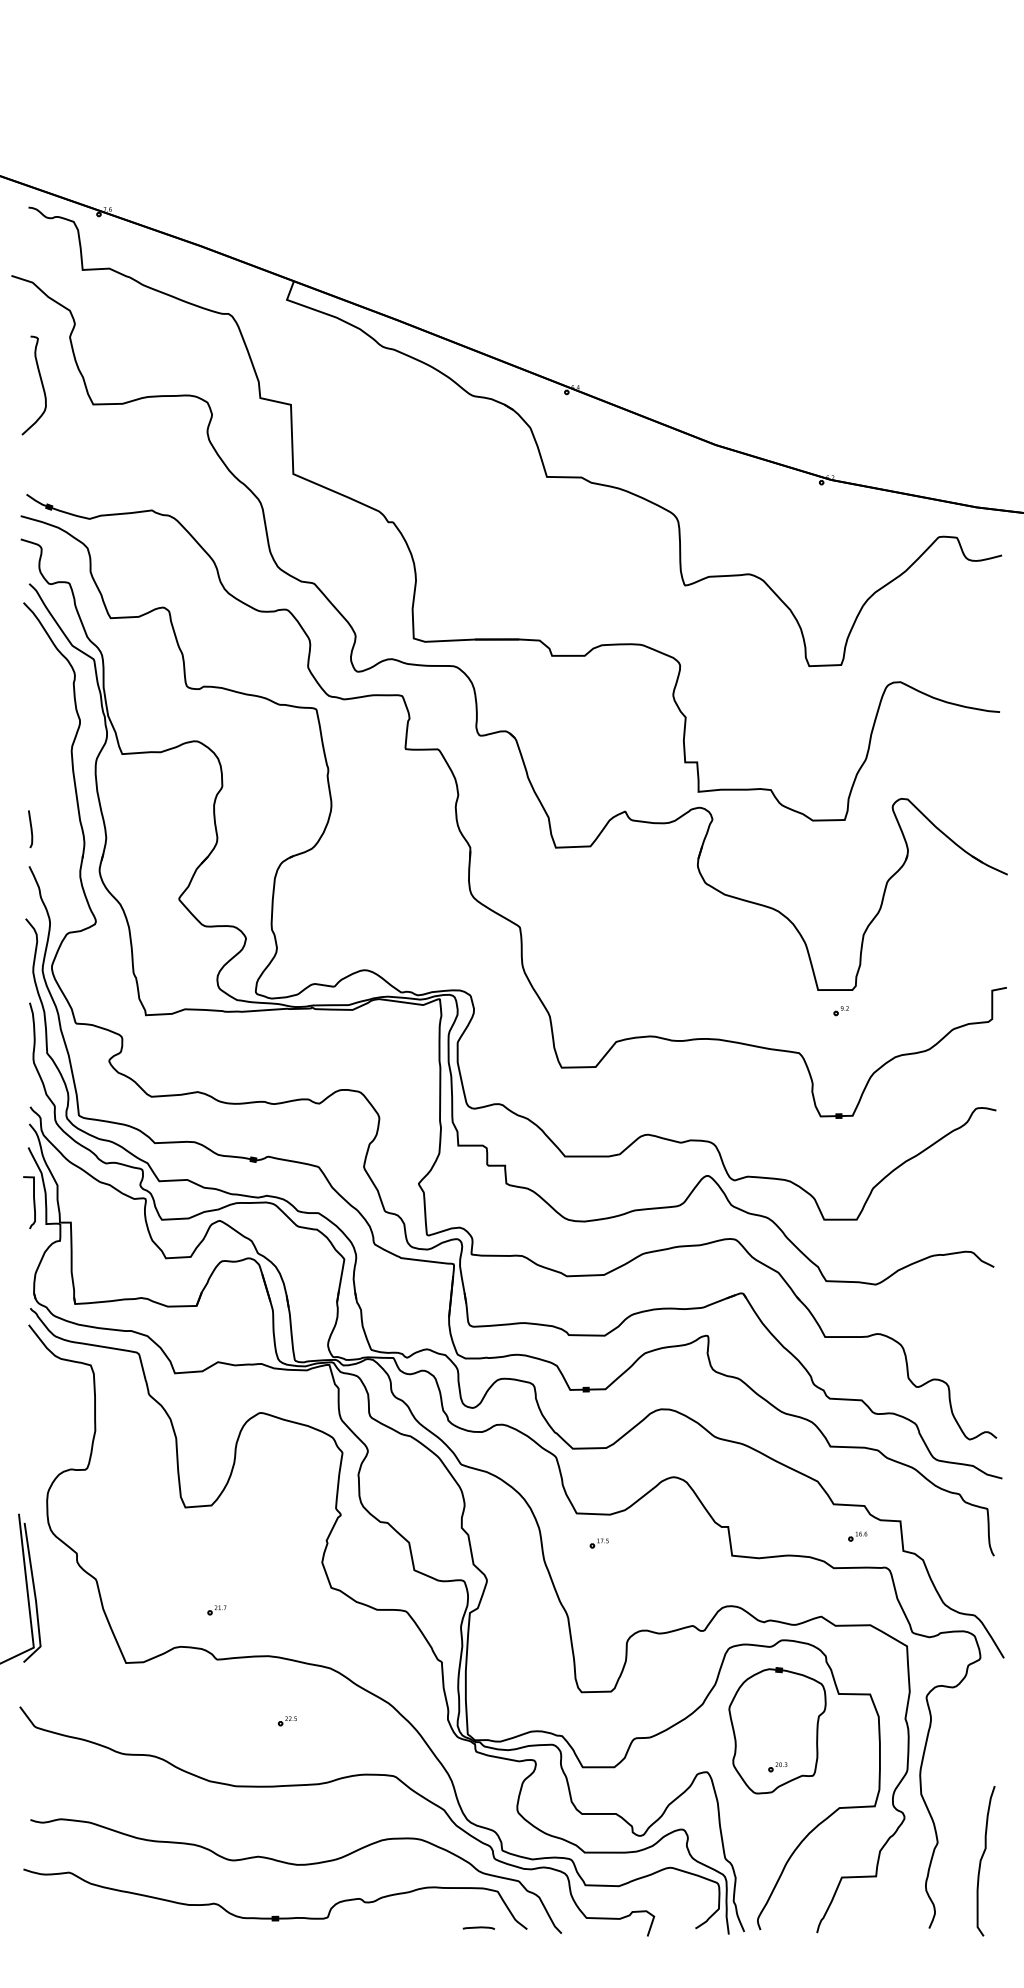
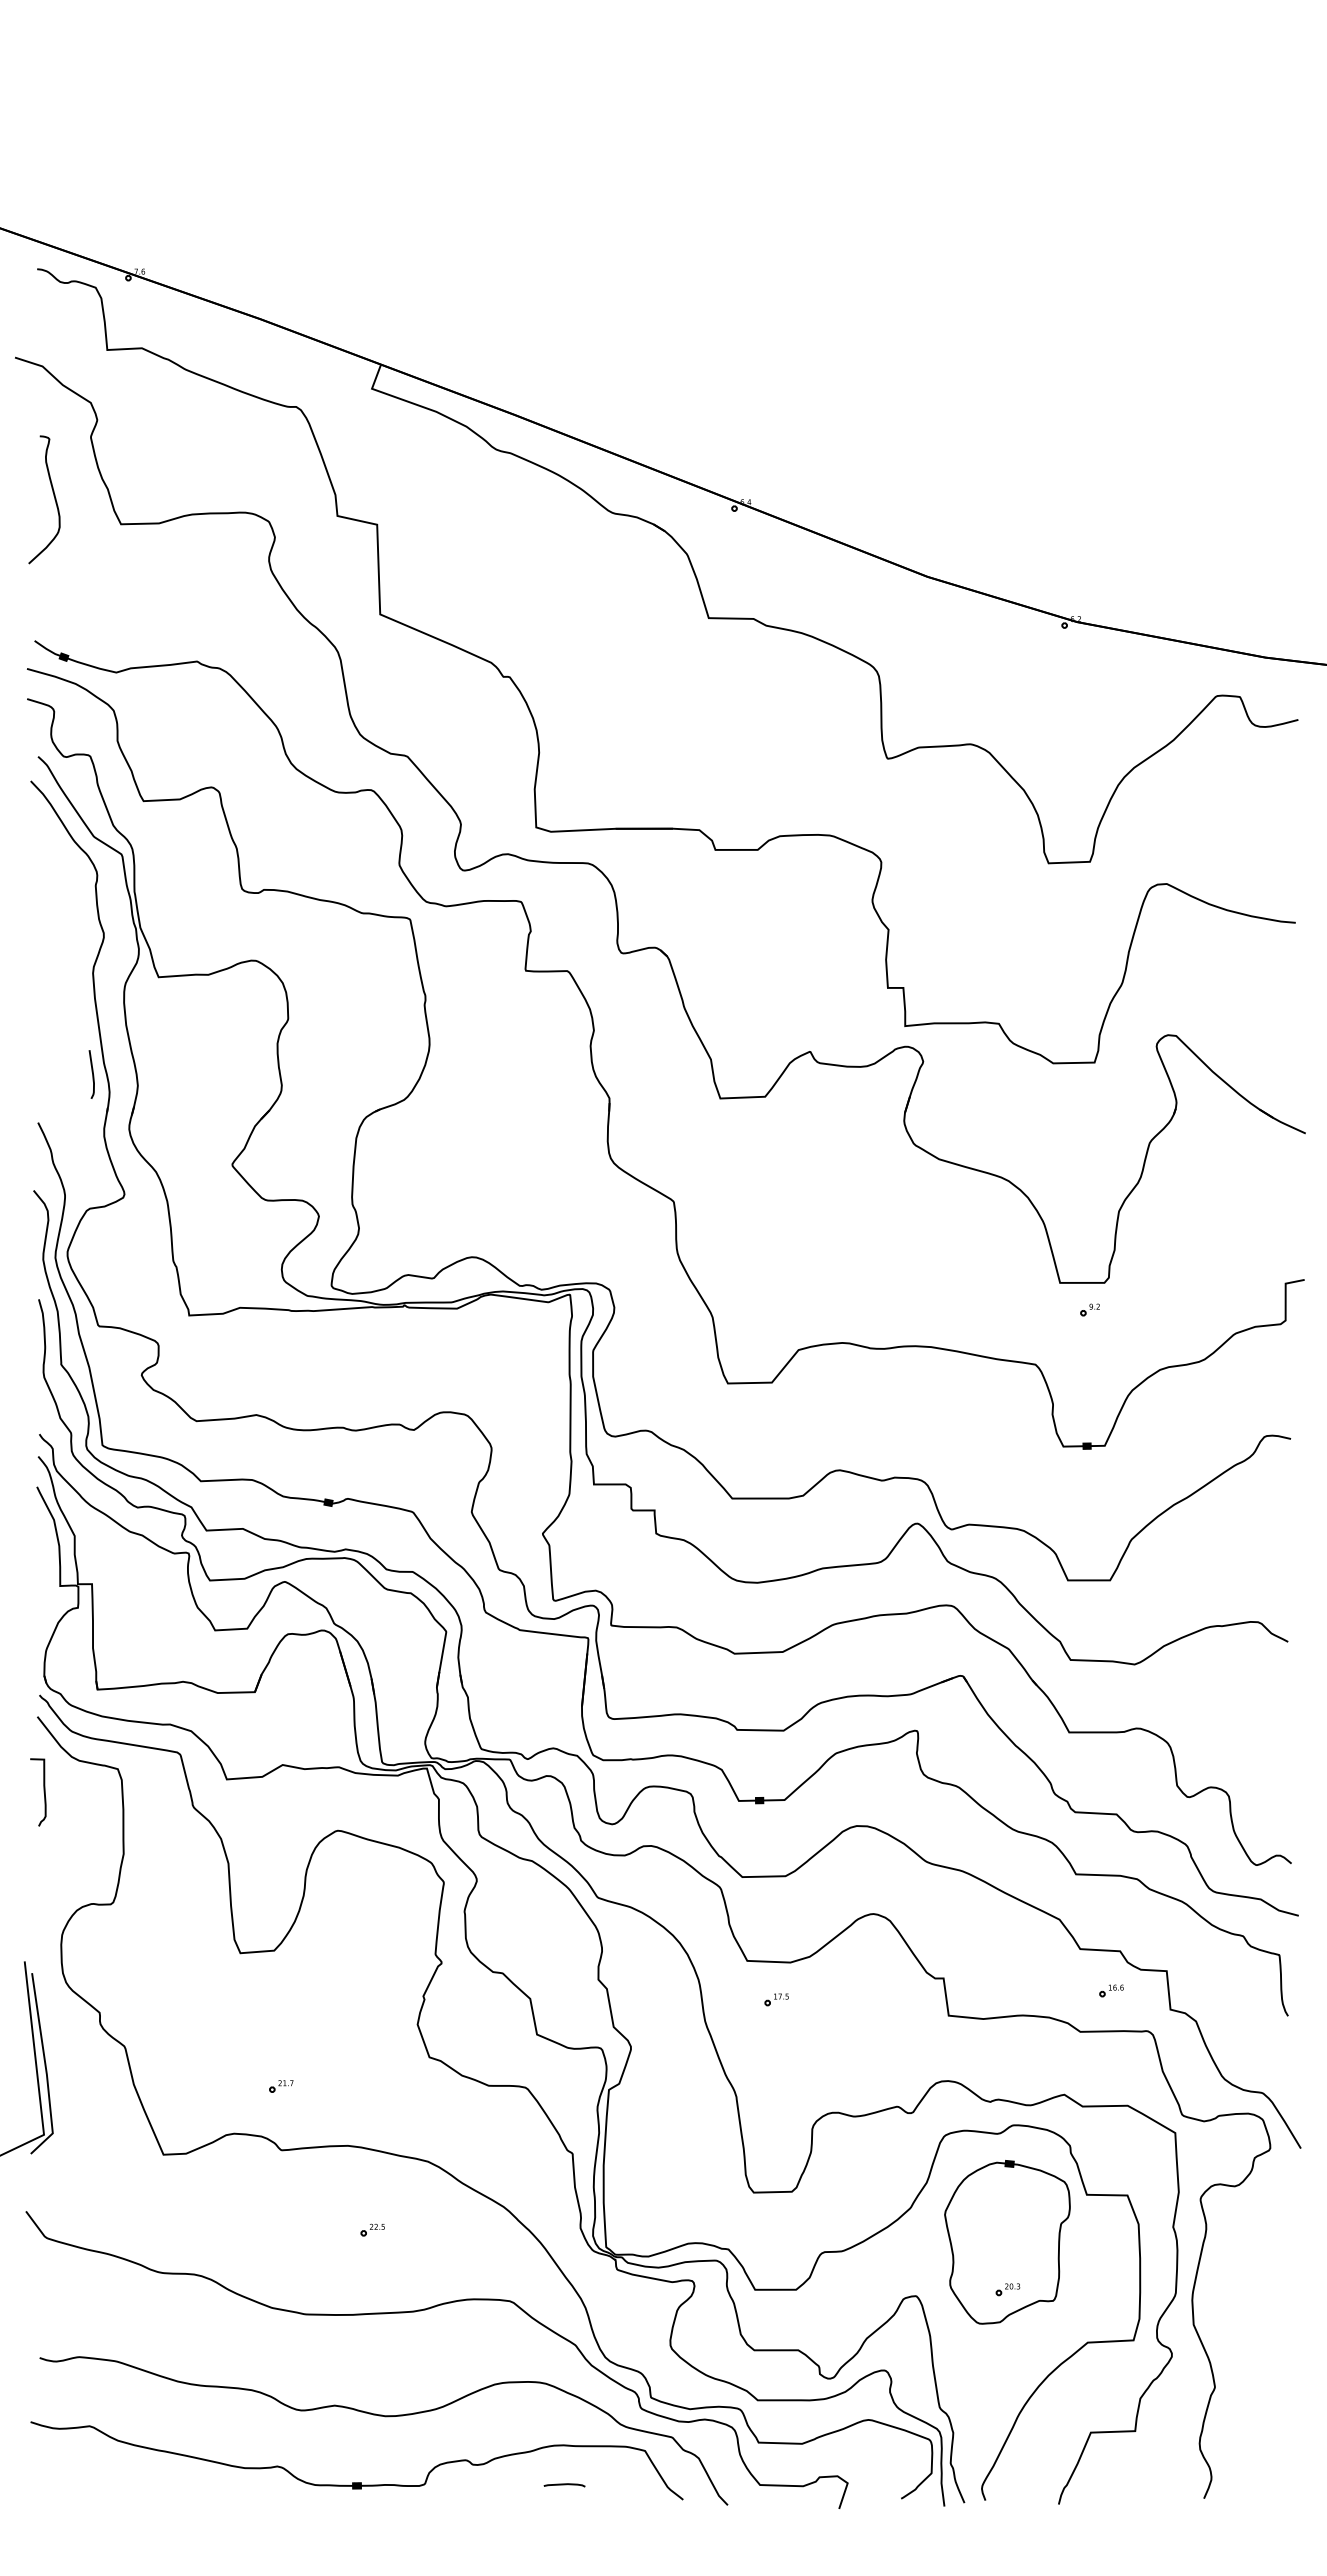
curve: (31, 829) -> (92, 1074), moved
curve: (33, 1202) -> (43, 1792), moved
curve: (982, 1859) -> (1272, 2409), removed
curve: (478, 1928) -> (564, 2485), moved

